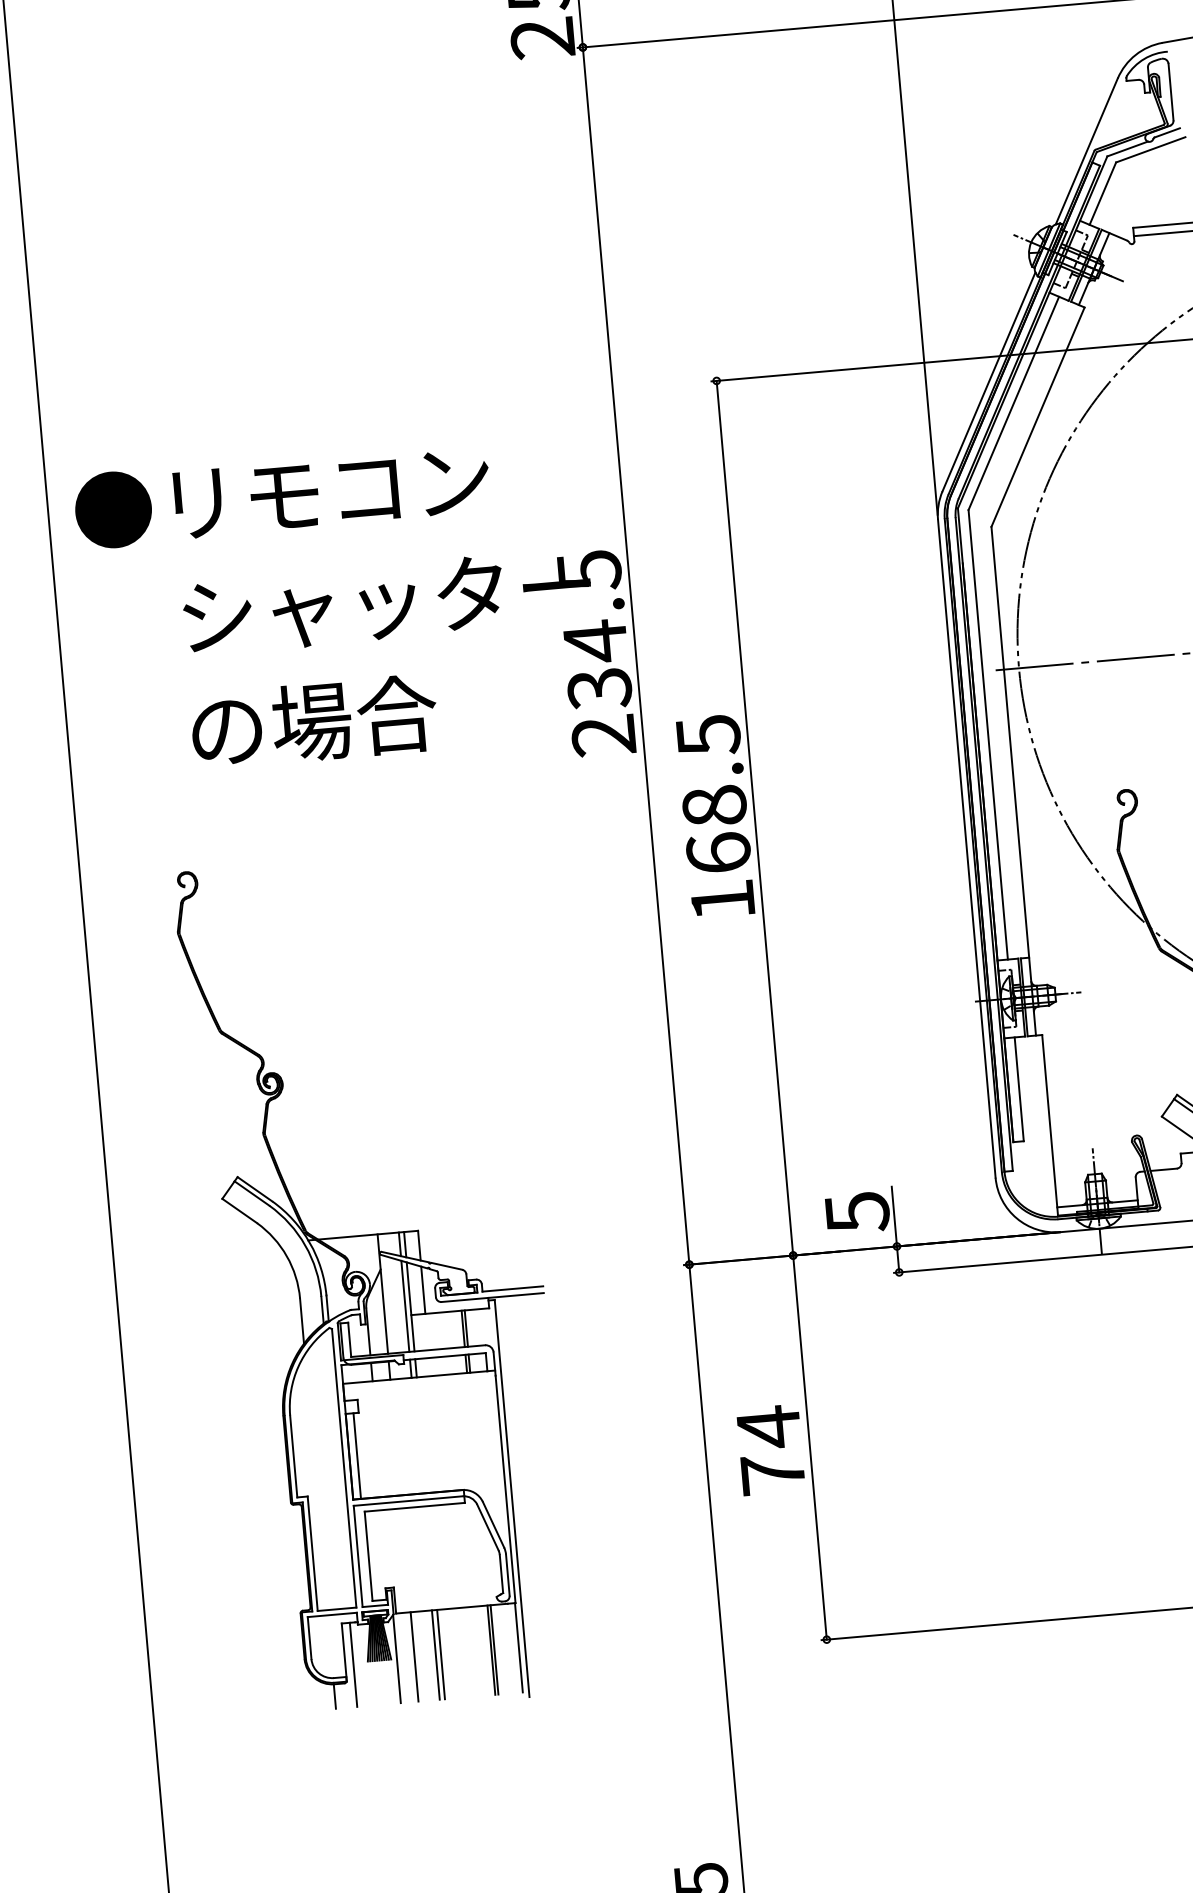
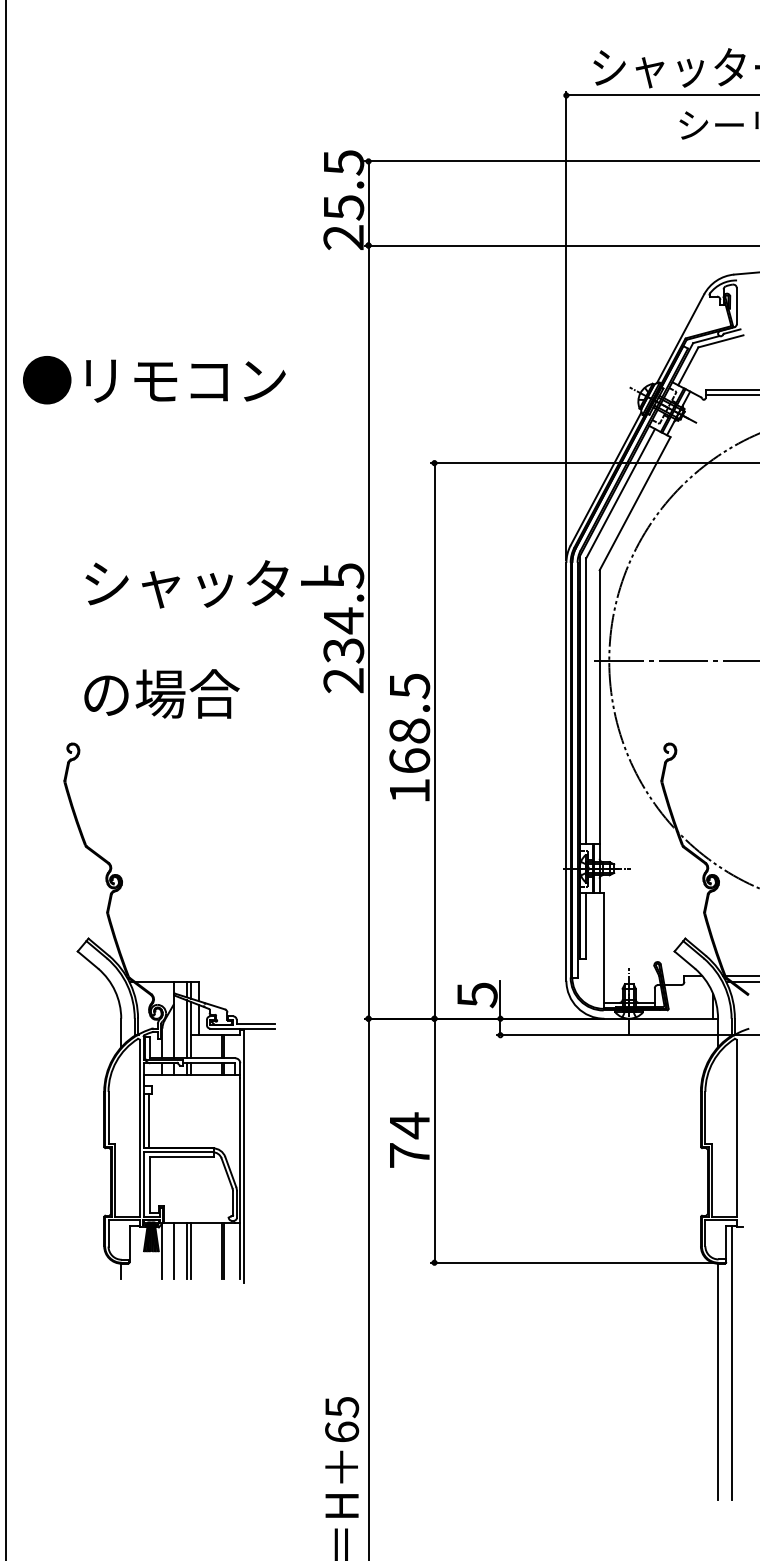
text: (282, 495) -> (154, 380), moved
text: (313, 721) -> (161, 693), moved
line: (353, 1664) -> (134, 1252), removed

